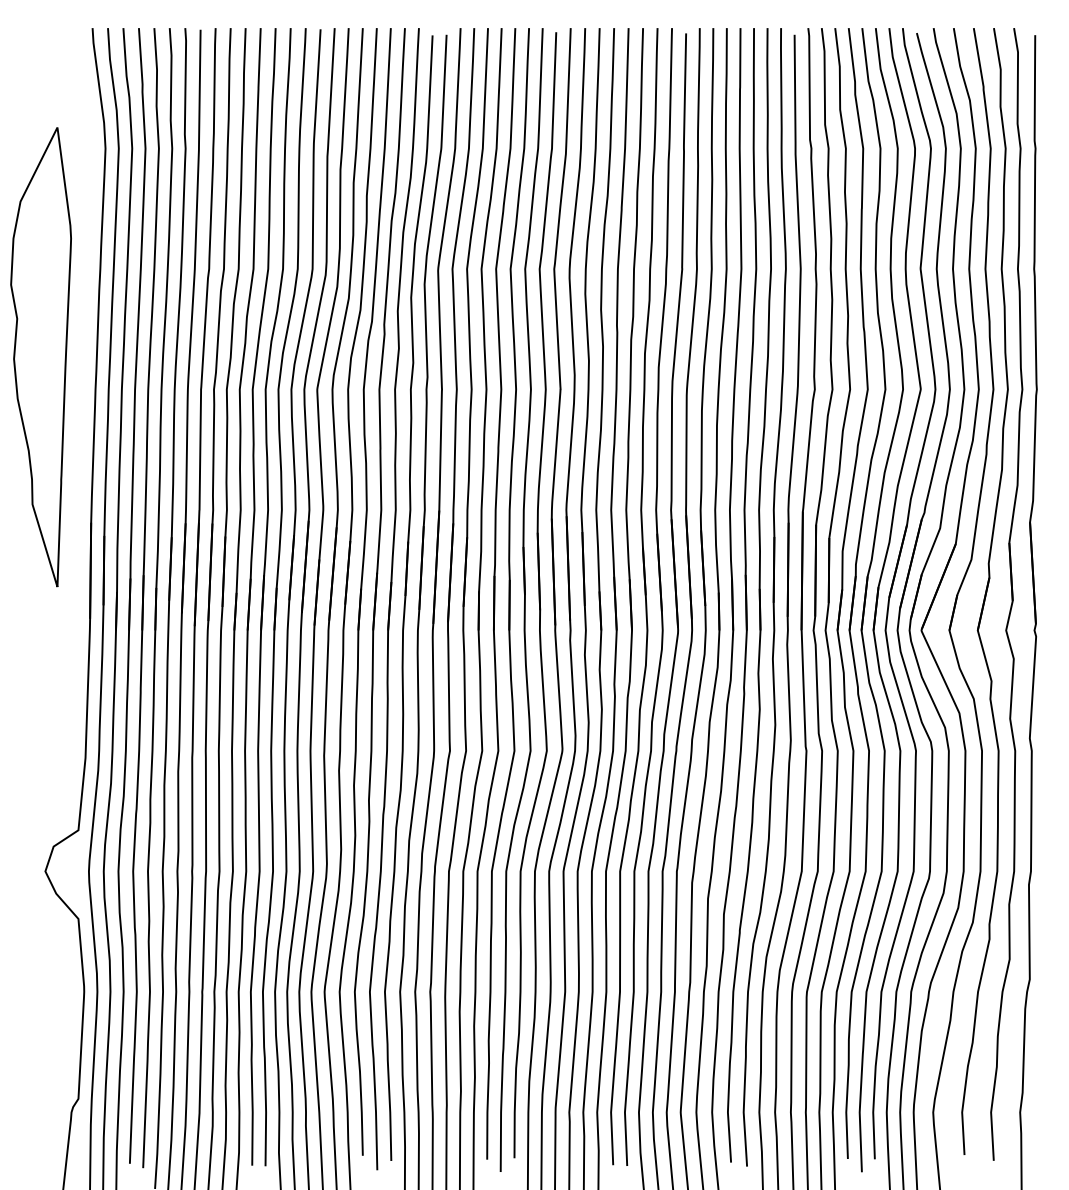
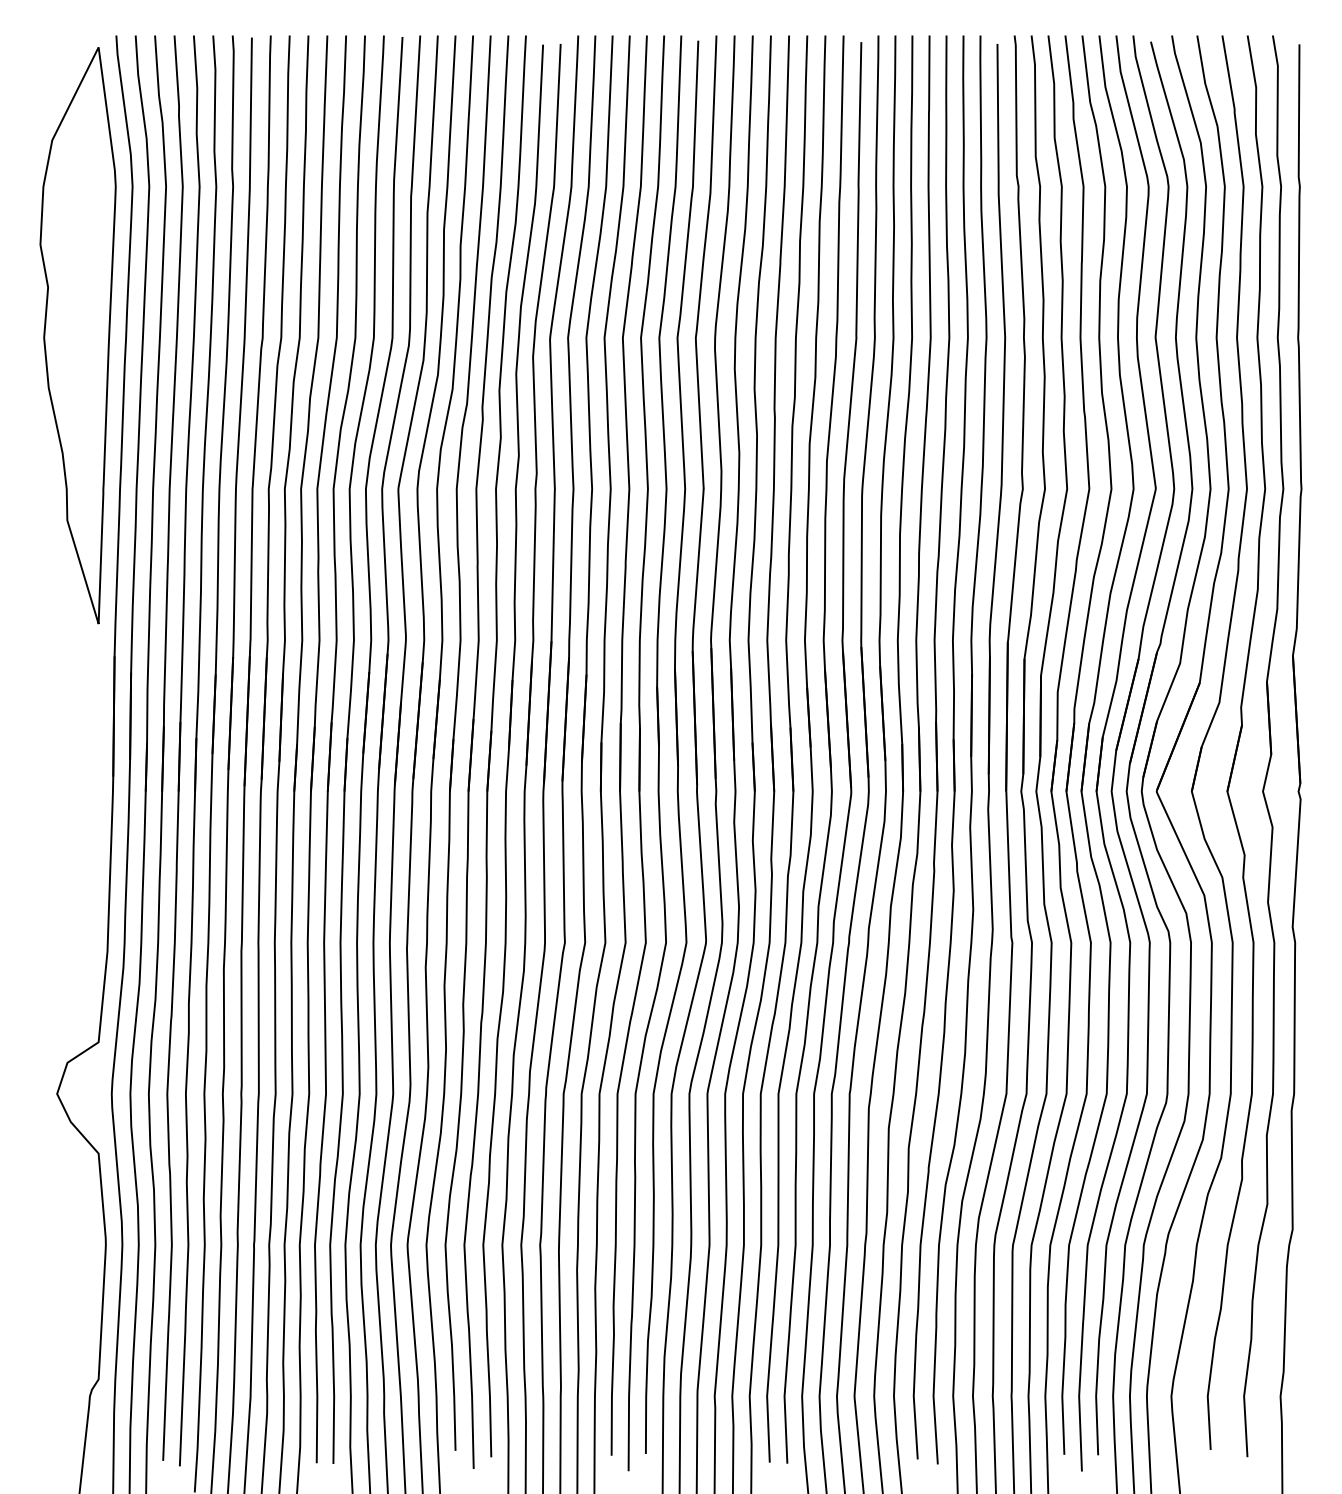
part: (40, 357) -> (77, 335), moved

